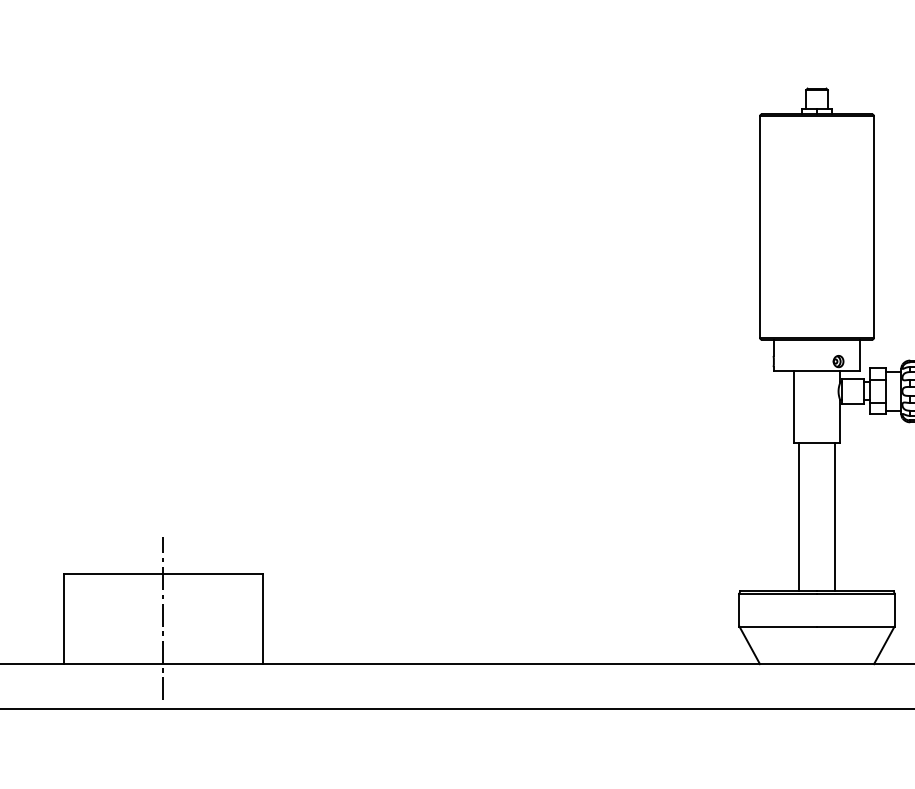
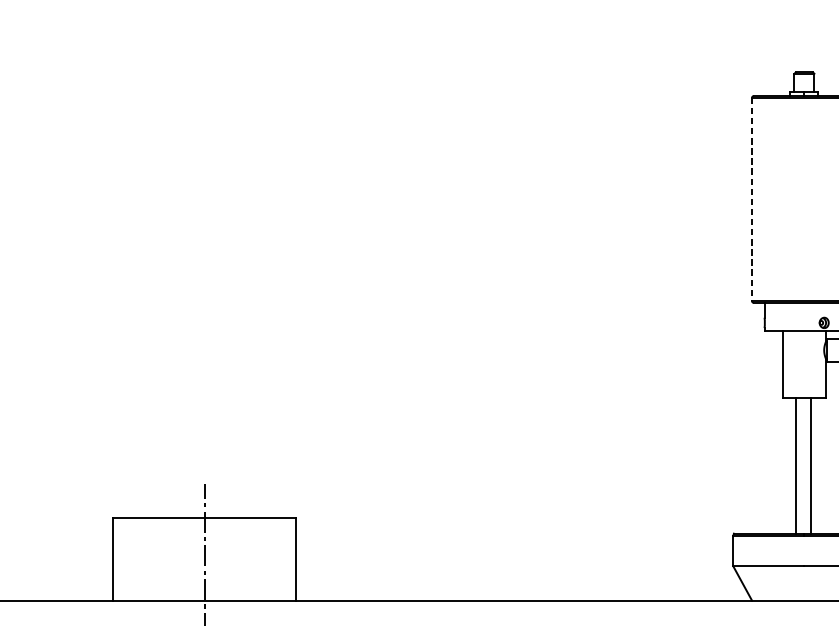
line: (759, 227) -> (751, 199), solid -> dashed
line: (798, 517) -> (810, 466), moved
line: (835, 517) -> (796, 466), moved

